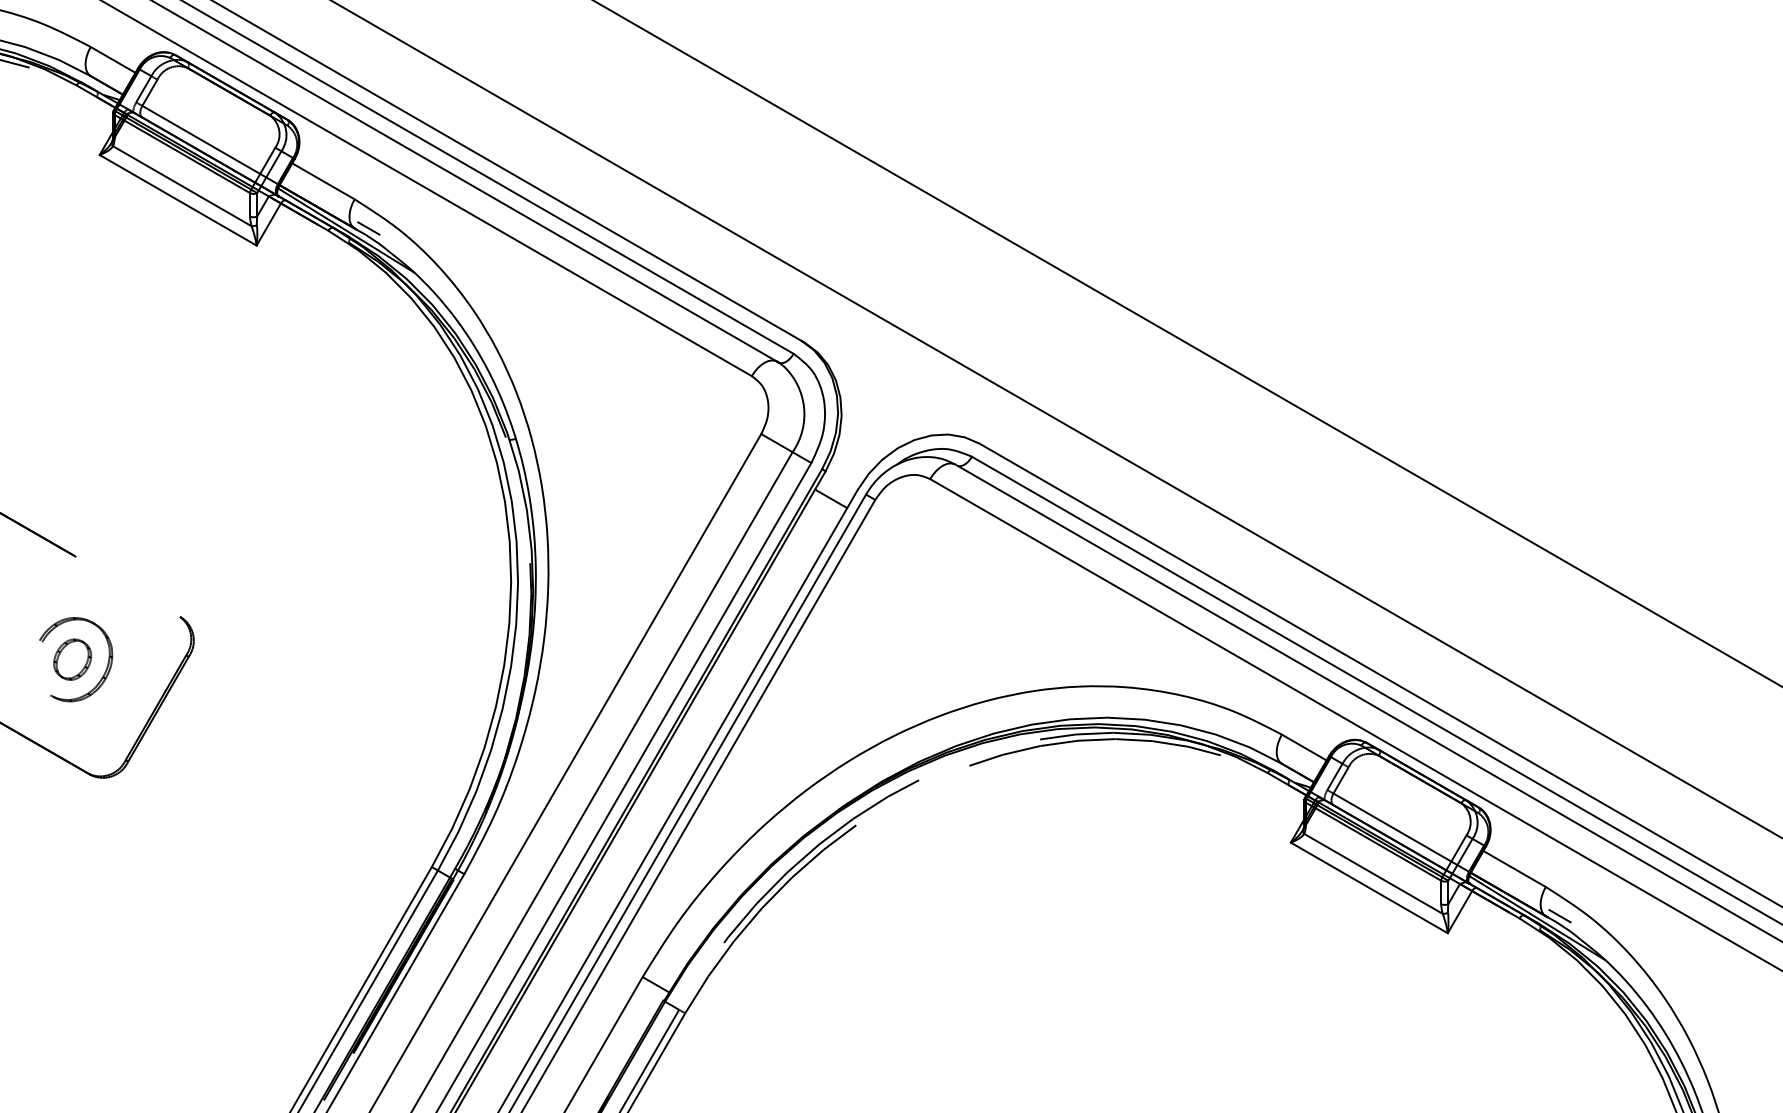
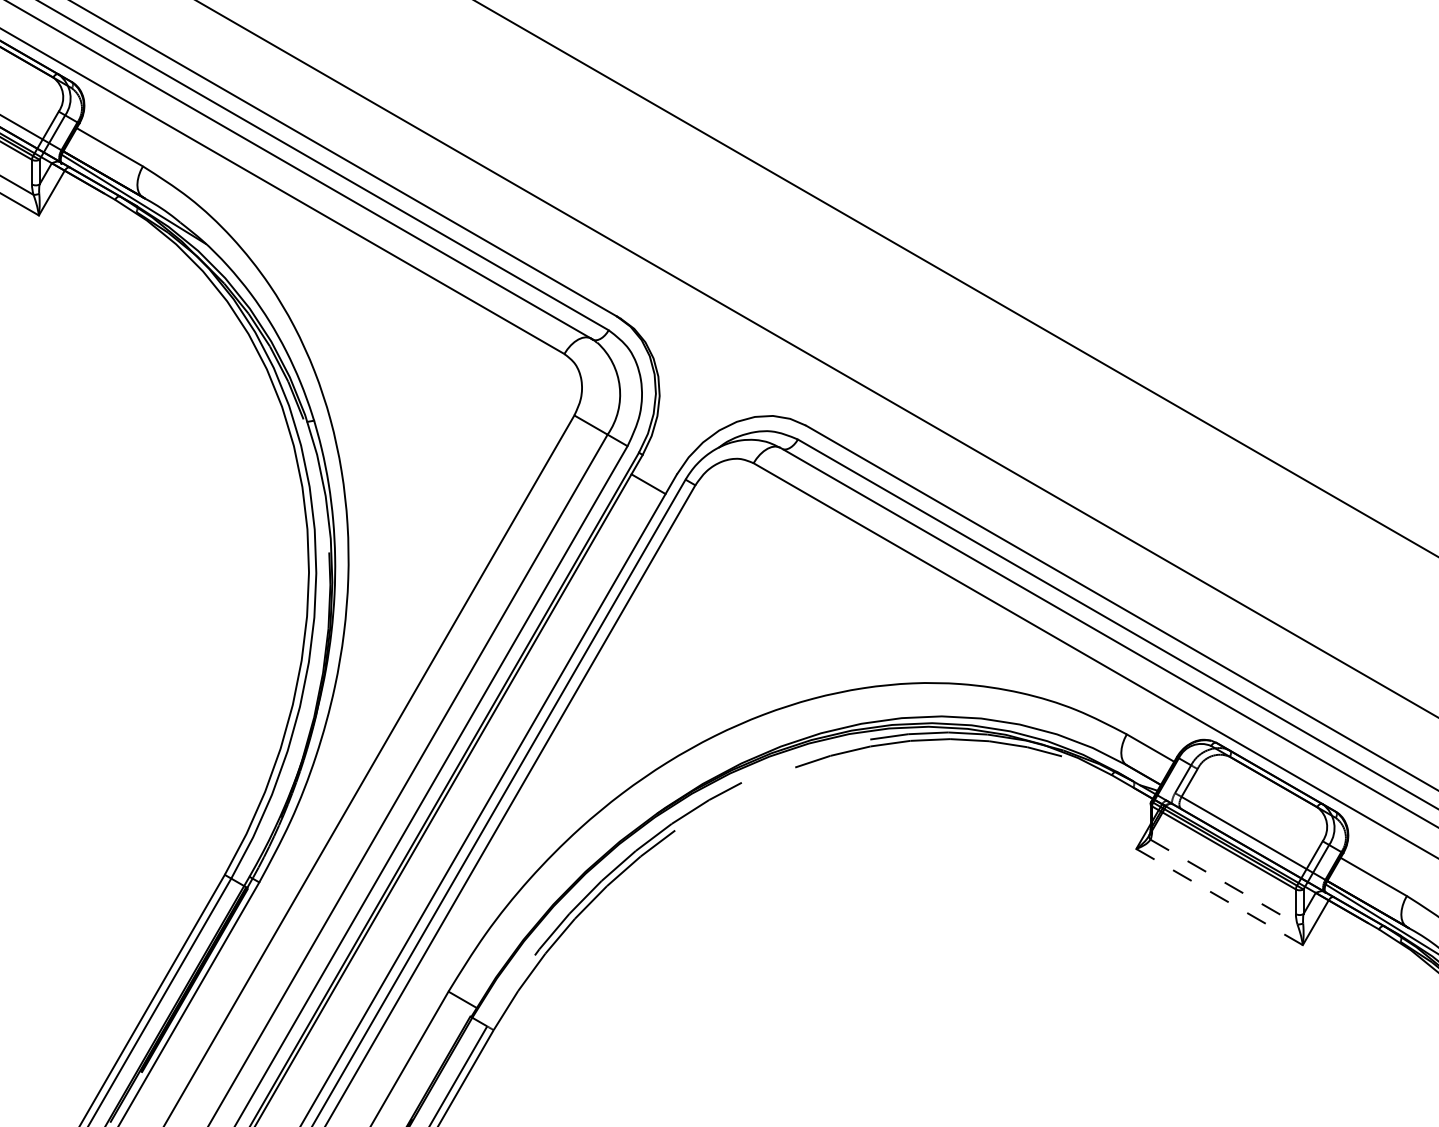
line: (368, 228) -> (157, 197), removed
line: (1373, 873) -> (1224, 881), solid -> dashed
line: (1369, 887) -> (1219, 896), solid -> dashed
line: (1559, 916) -> (1421, 927), removed

